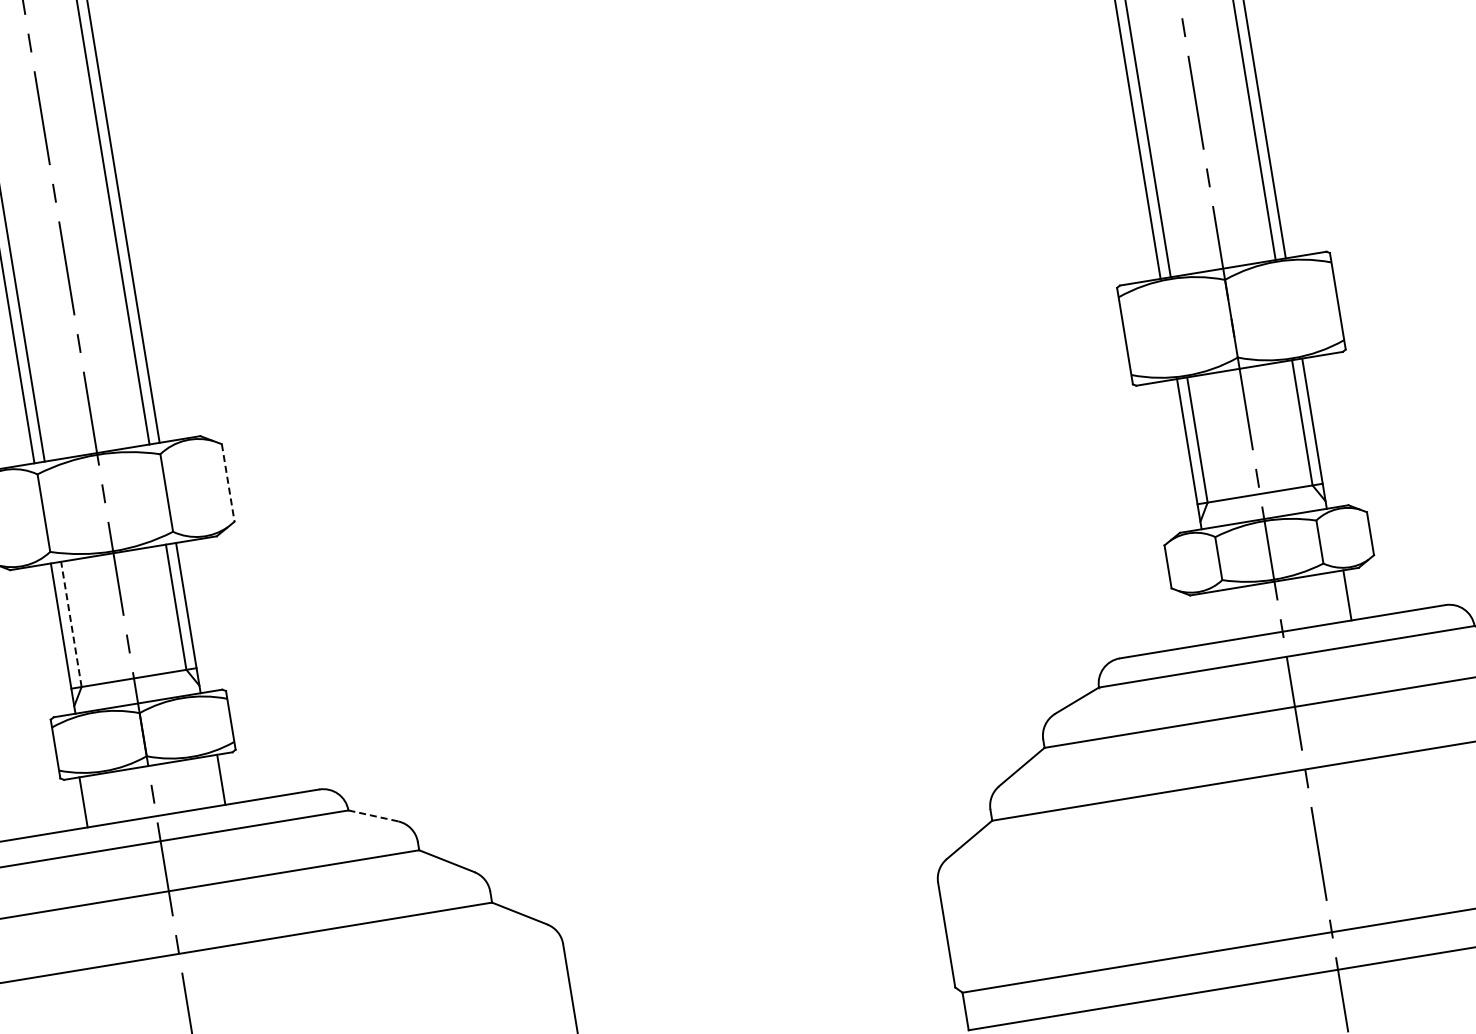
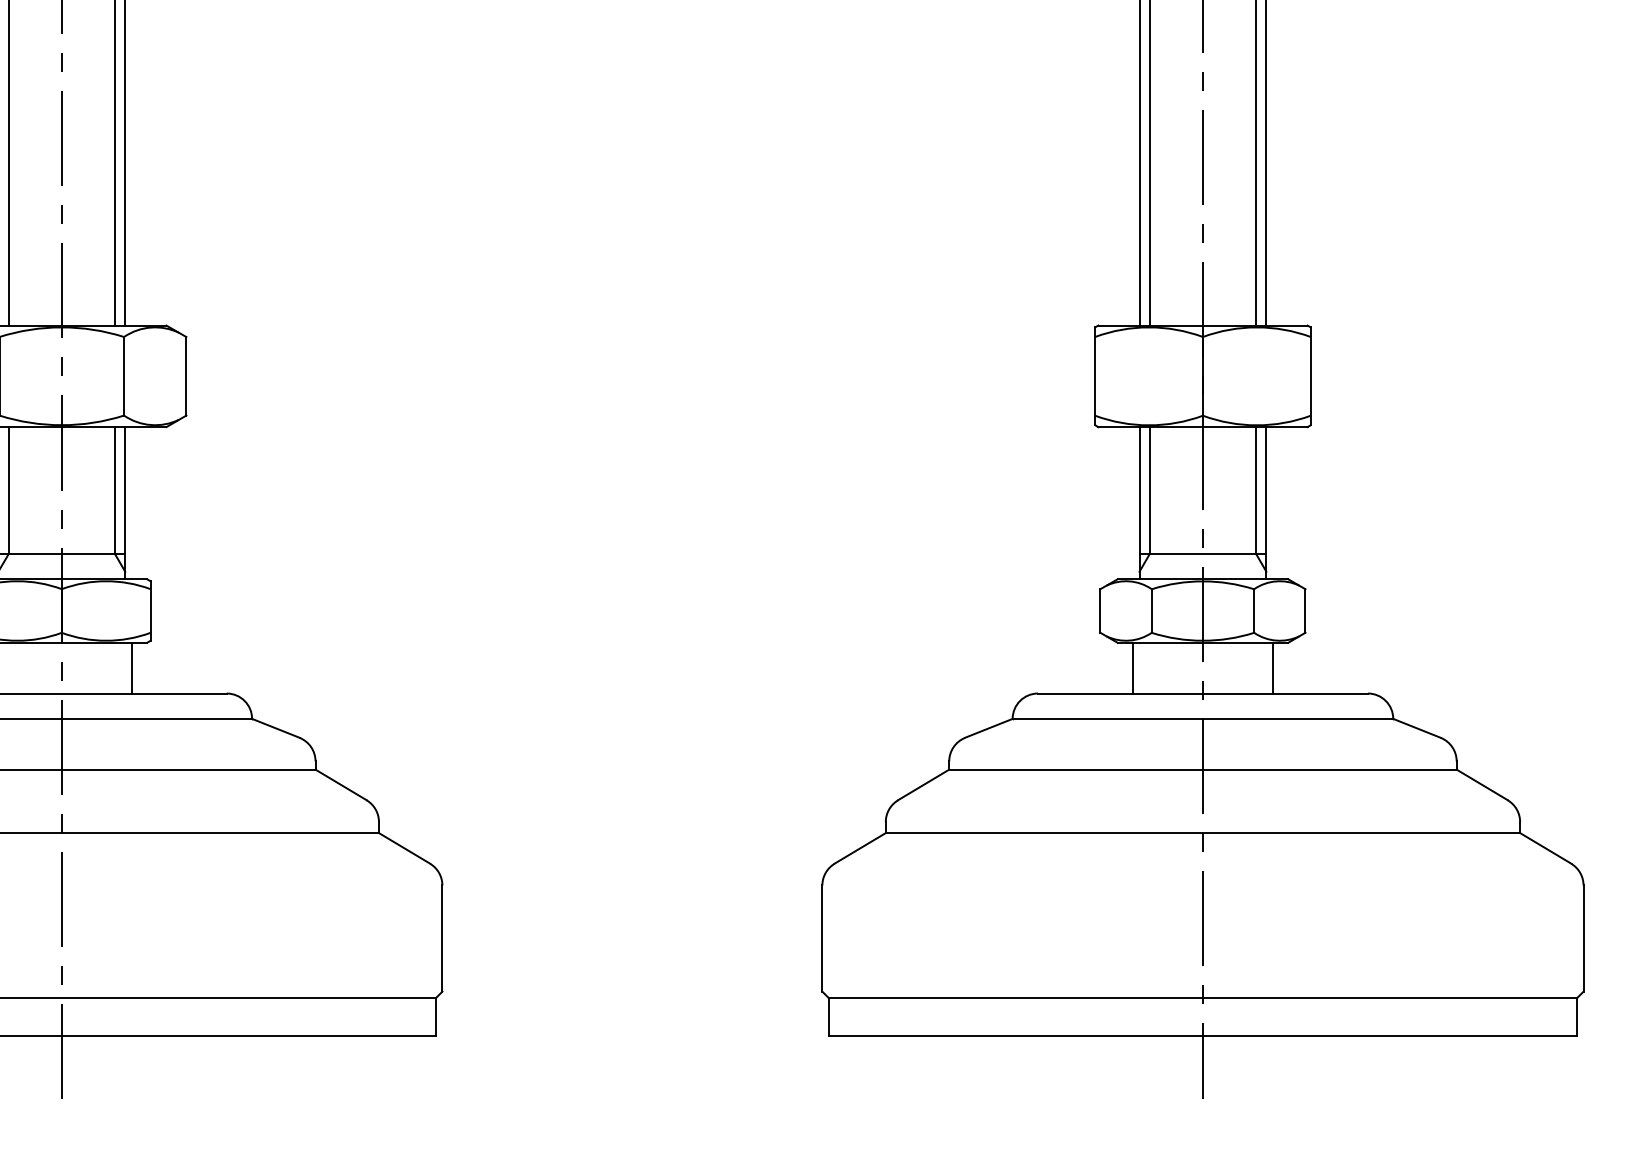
line: (228, 483) -> (186, 376), dashed -> solid
line: (1209, 617) -> (1133, 667), added
line: (71, 624) -> (8, 490), dashed -> solid
line: (373, 816) -> (275, 728), dashed -> solid

